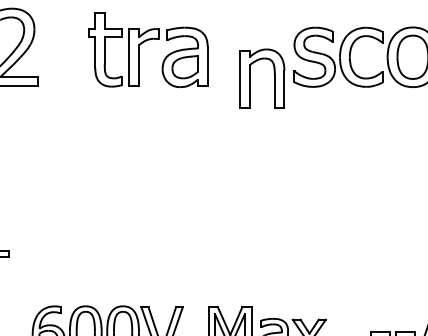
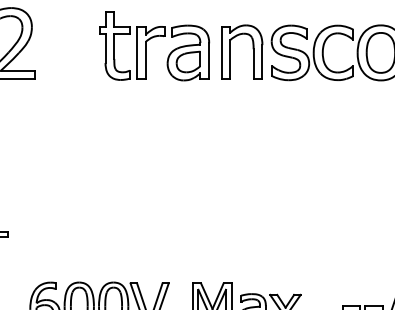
part: (143, 43) -> (150, 40), moved
part: (250, 78) -> (231, 52), moved

